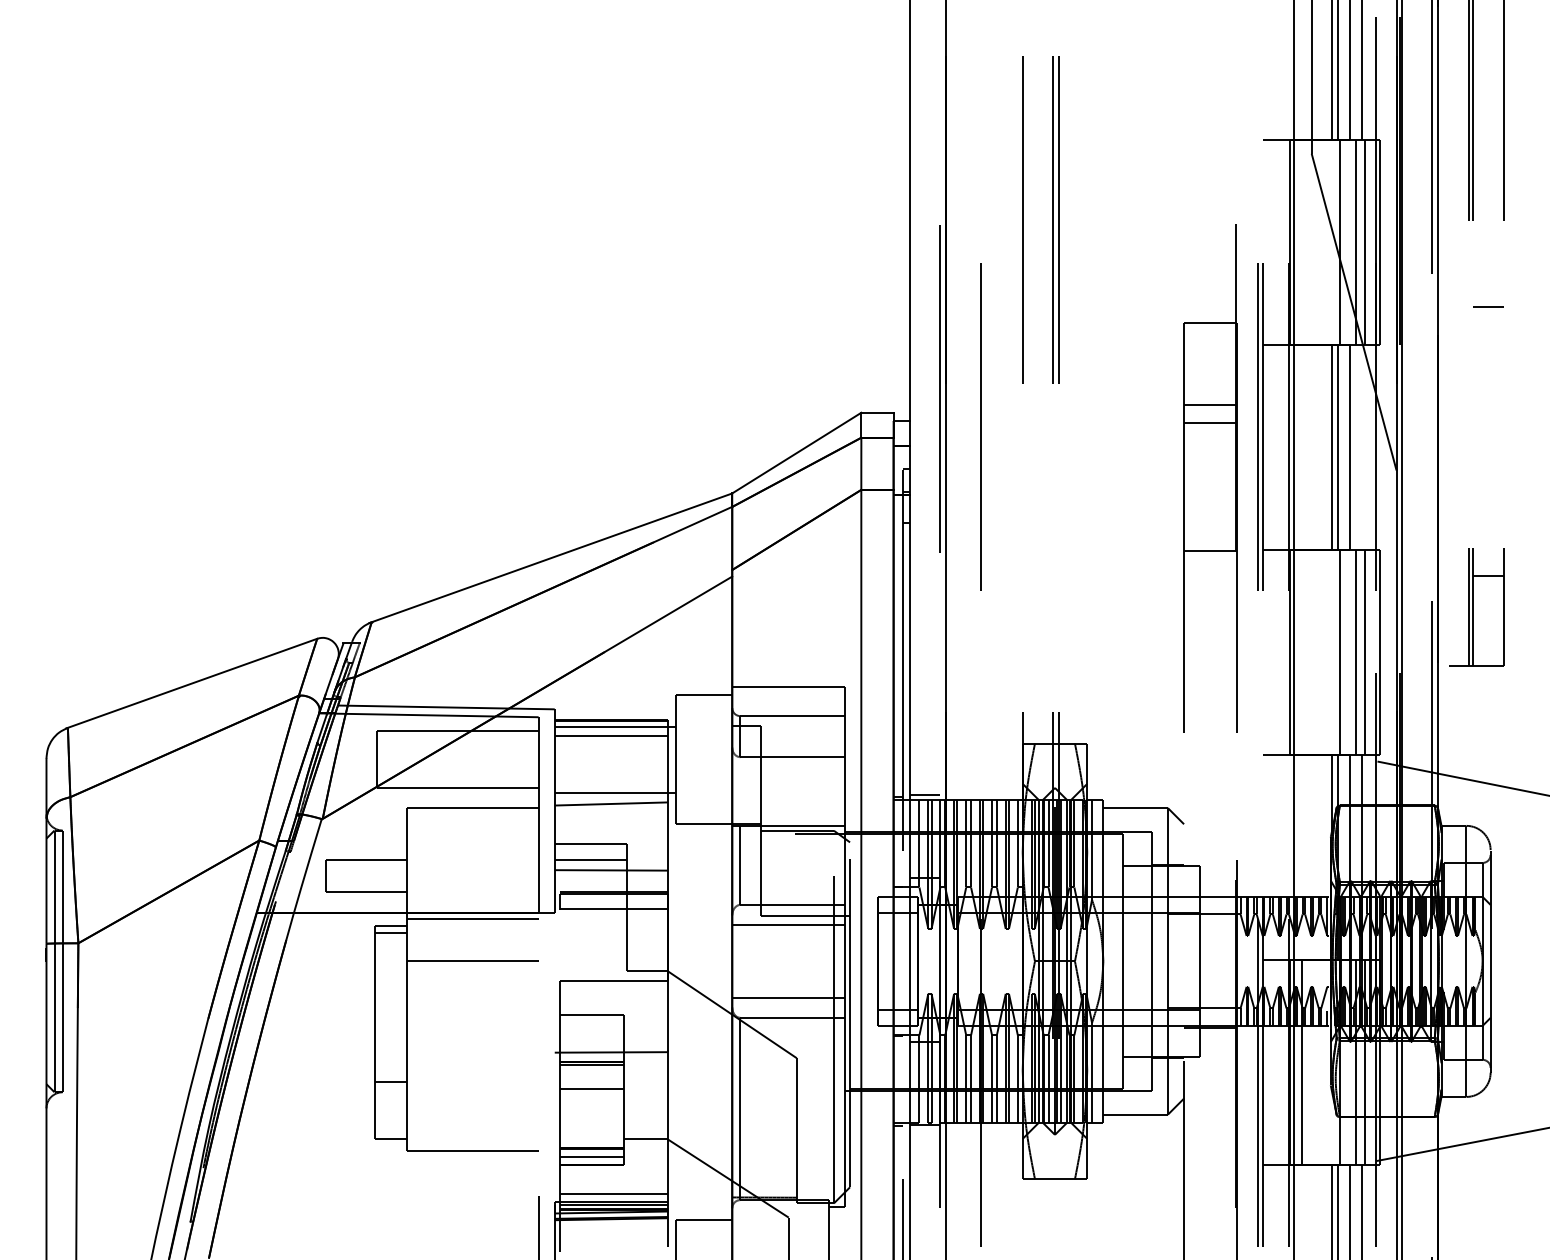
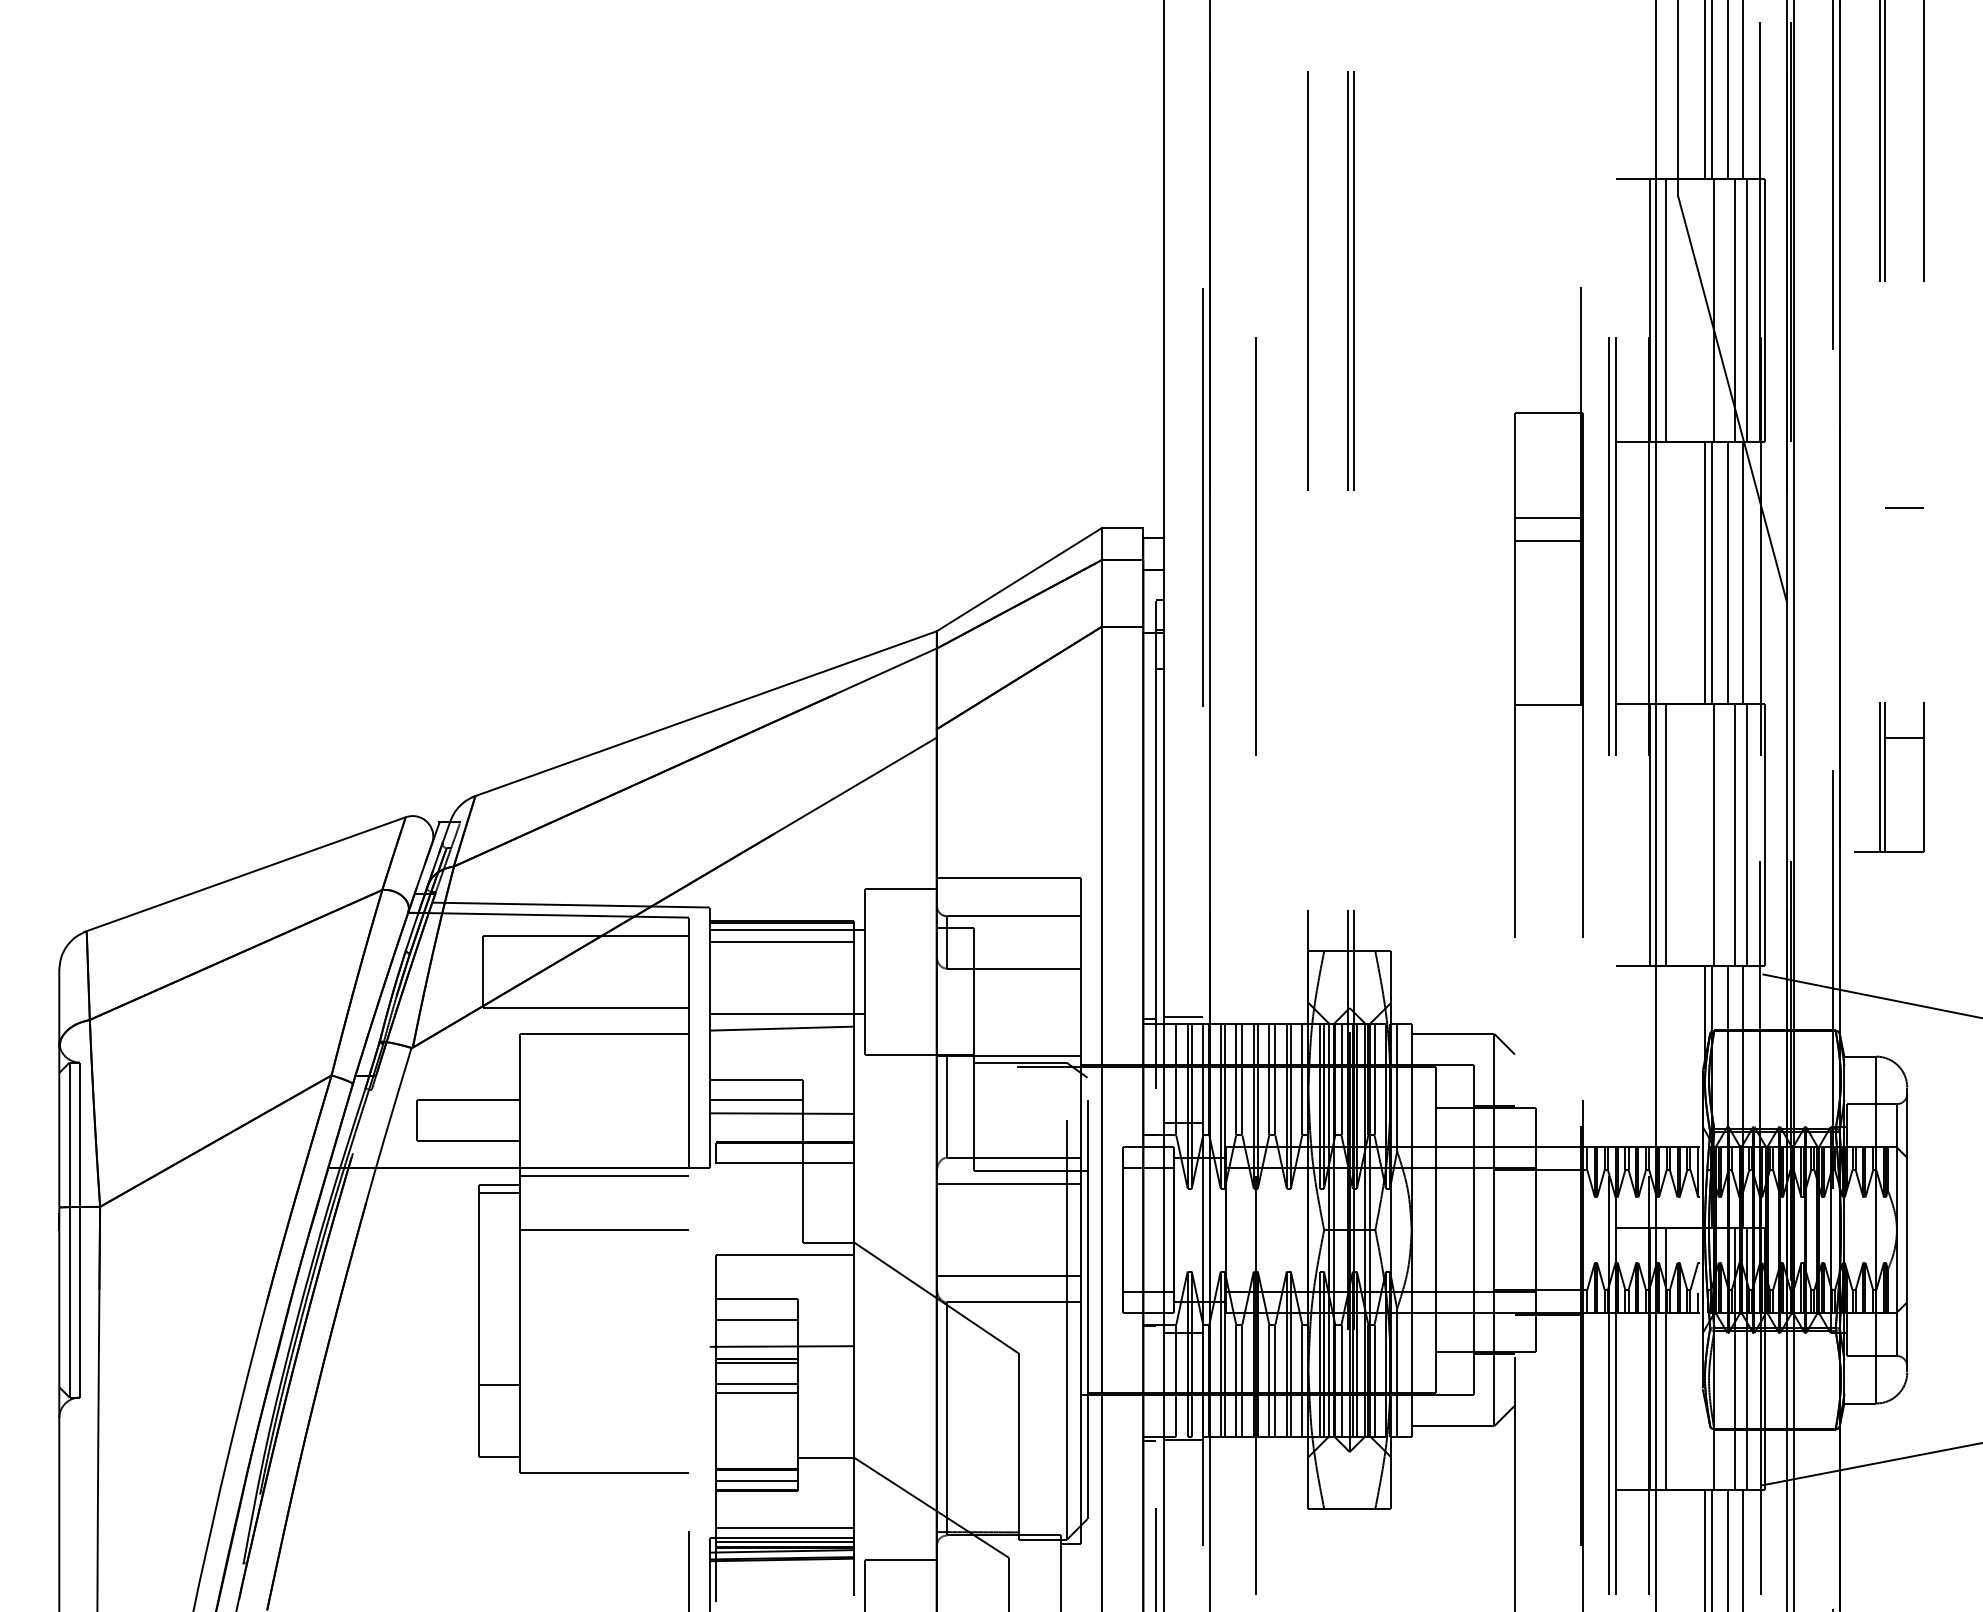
line: (1301, 242) -> (1665, 310), added
line: (1488, 306) -> (1904, 507), moved
line: (1362, 447) -> (1743, 572), added
line: (1301, 652) -> (1665, 834), added
line: (591, 1031) -> (756, 1319), added
line: (591, 1081) -> (756, 1383), added

